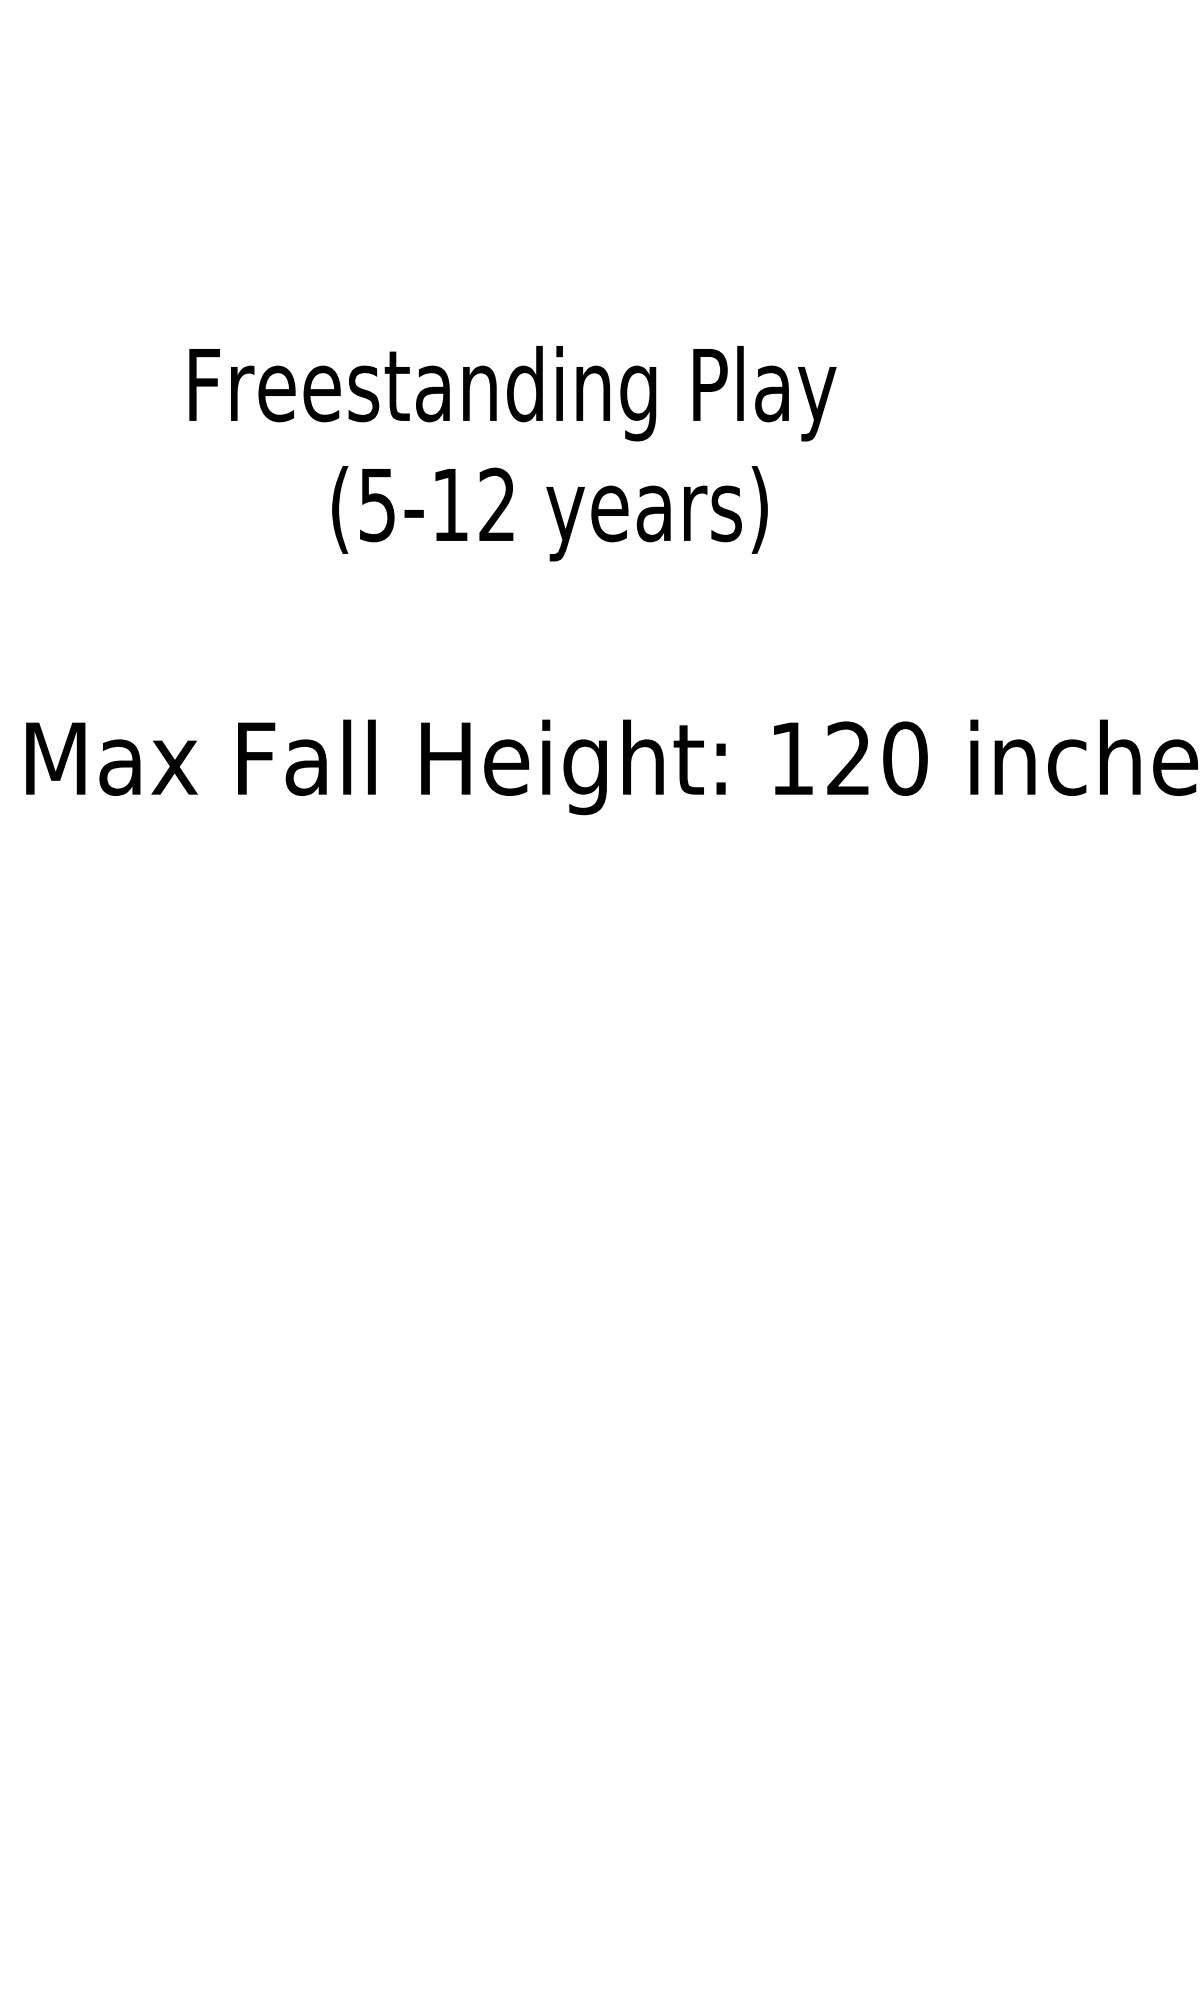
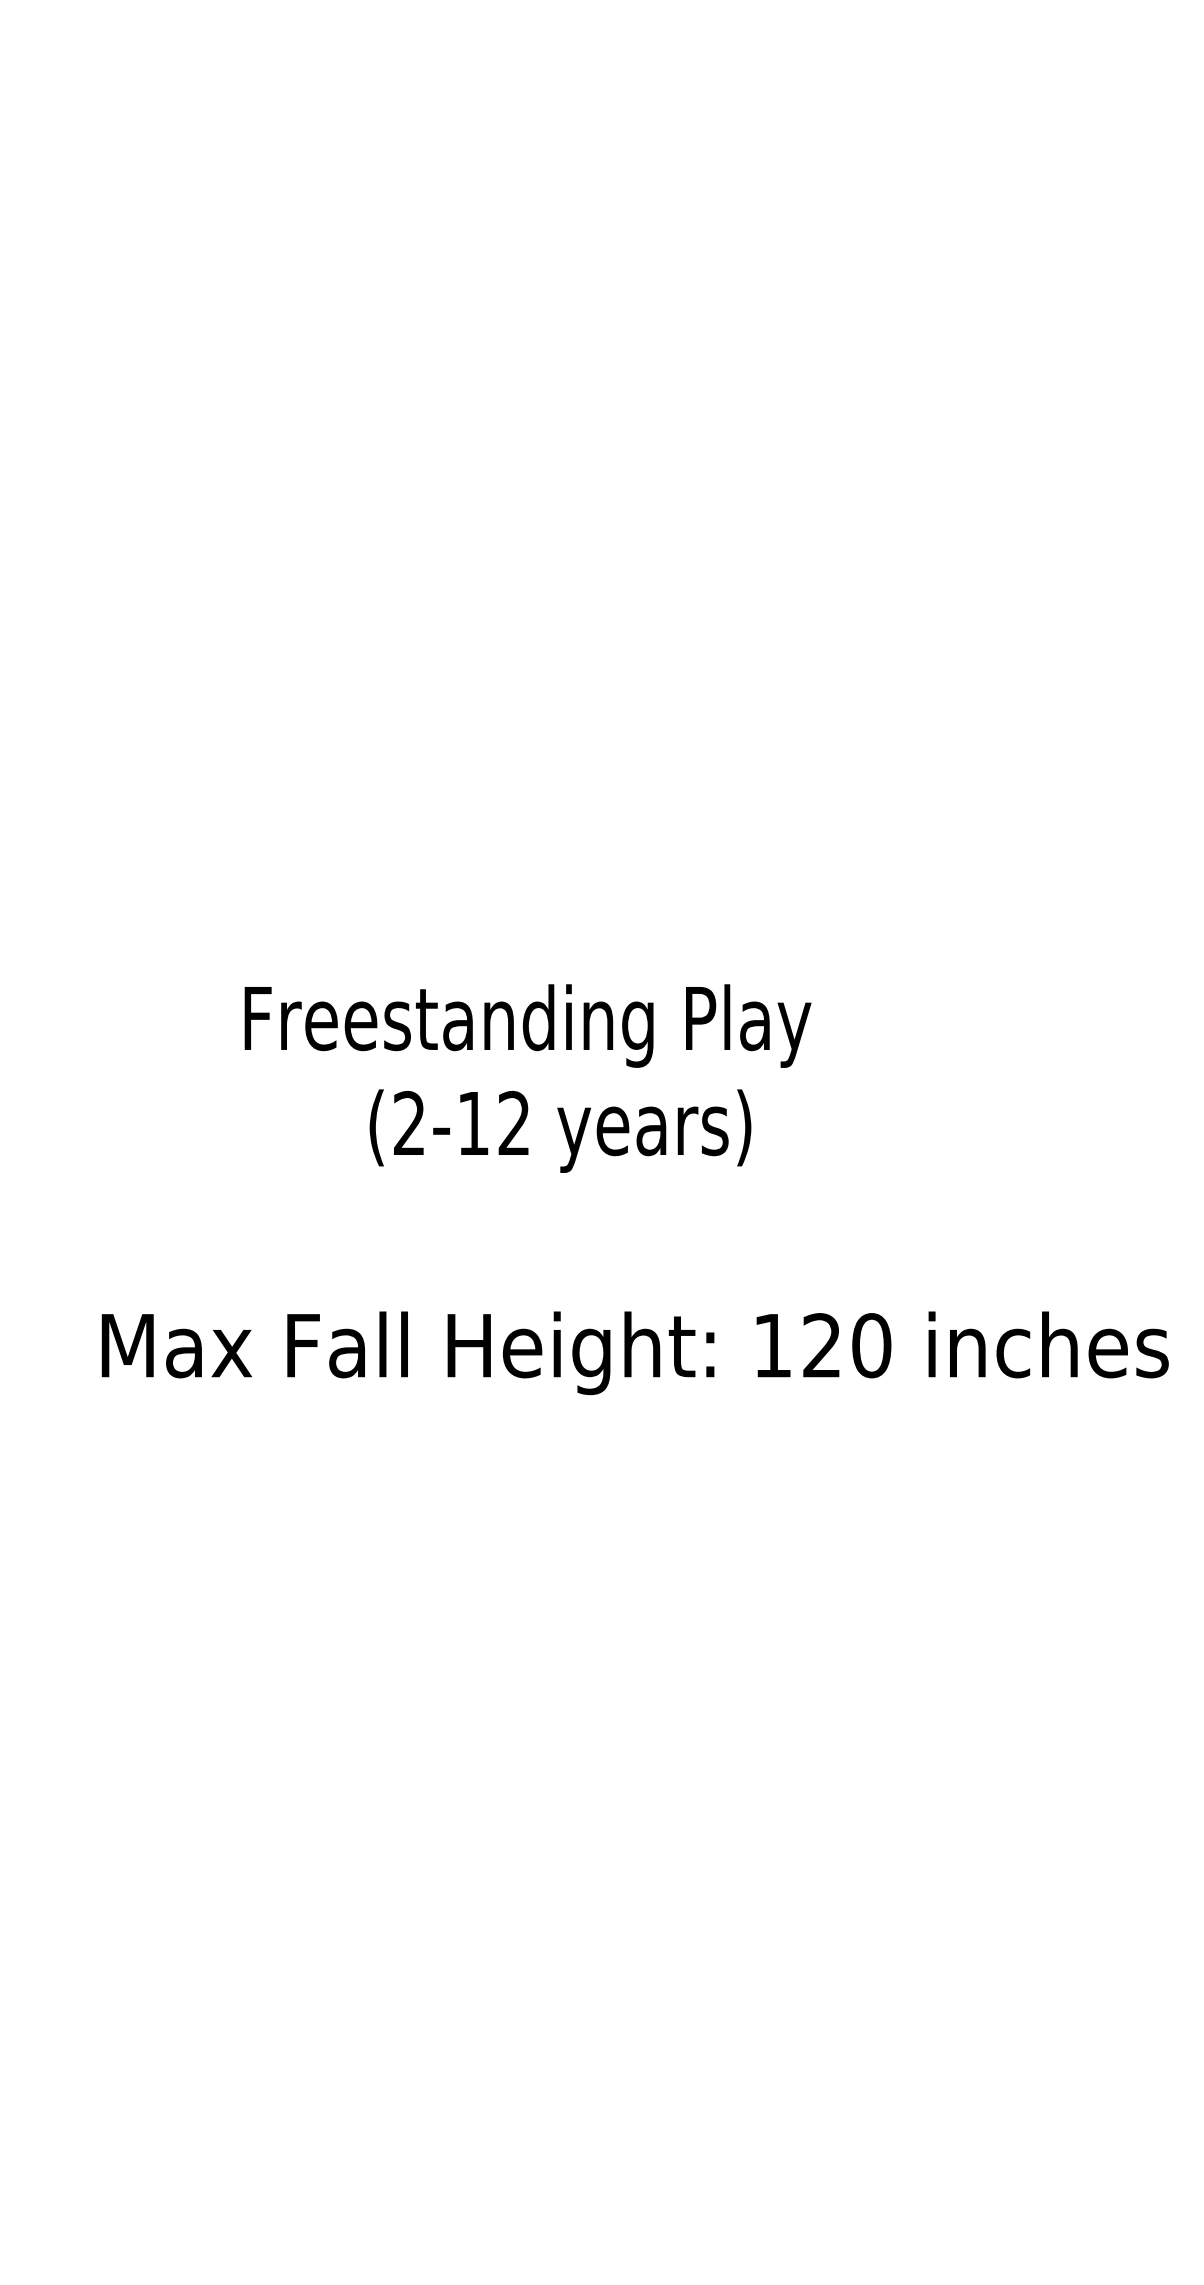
text: (377, 504) -> (409, 1123), (5-12 -> (2-12

